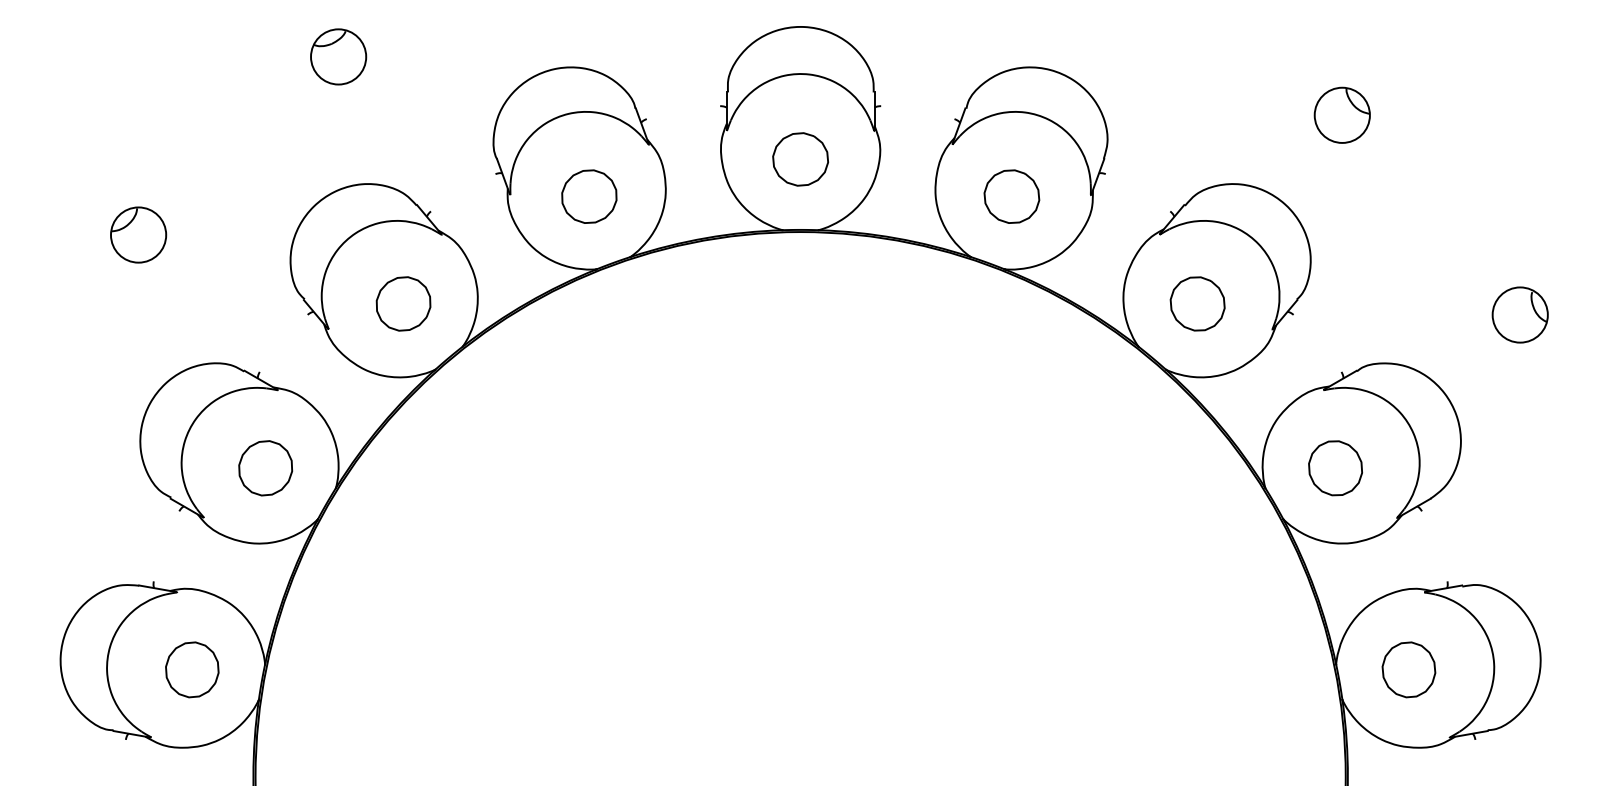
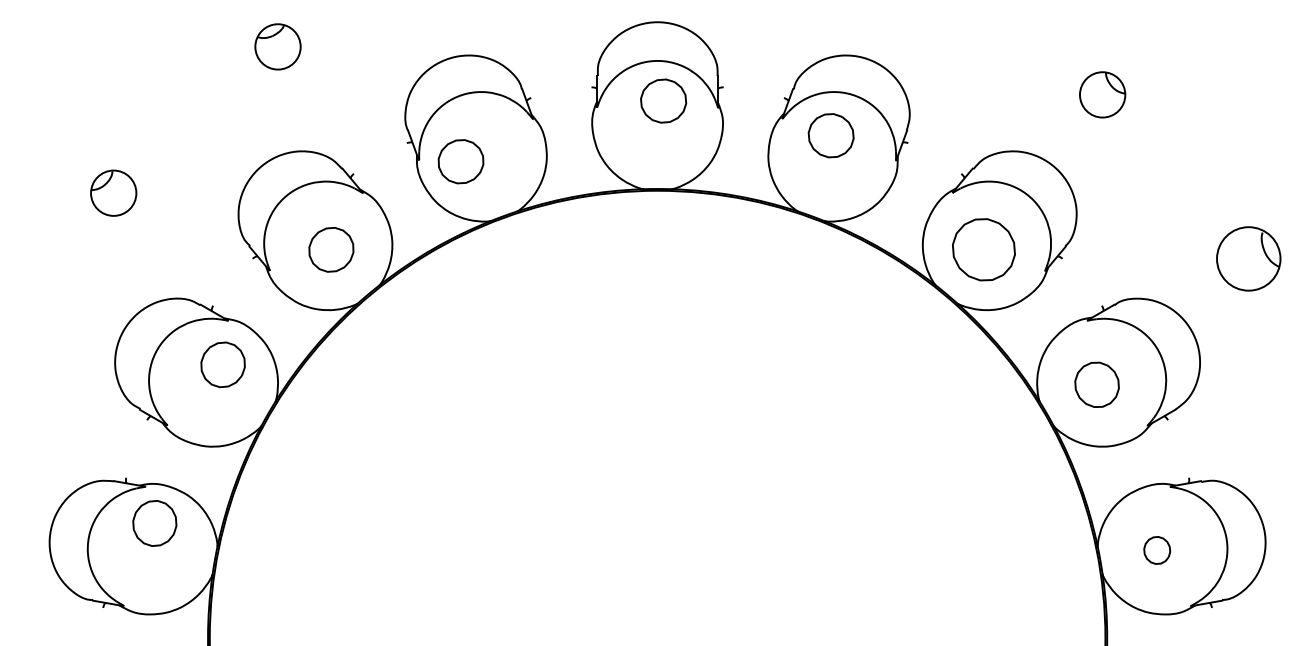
part: (800, 158) -> (663, 100), moved
part: (588, 196) -> (460, 161), moved
part: (1011, 196) -> (830, 135), moved
part: (1197, 303) -> (983, 249), size x1.4
part: (1519, 314) -> (1248, 258), size x1.4
part: (264, 467) -> (222, 364), moved
part: (191, 669) -> (154, 523), moved
part: (1407, 669) -> (1156, 550), size x0.6

